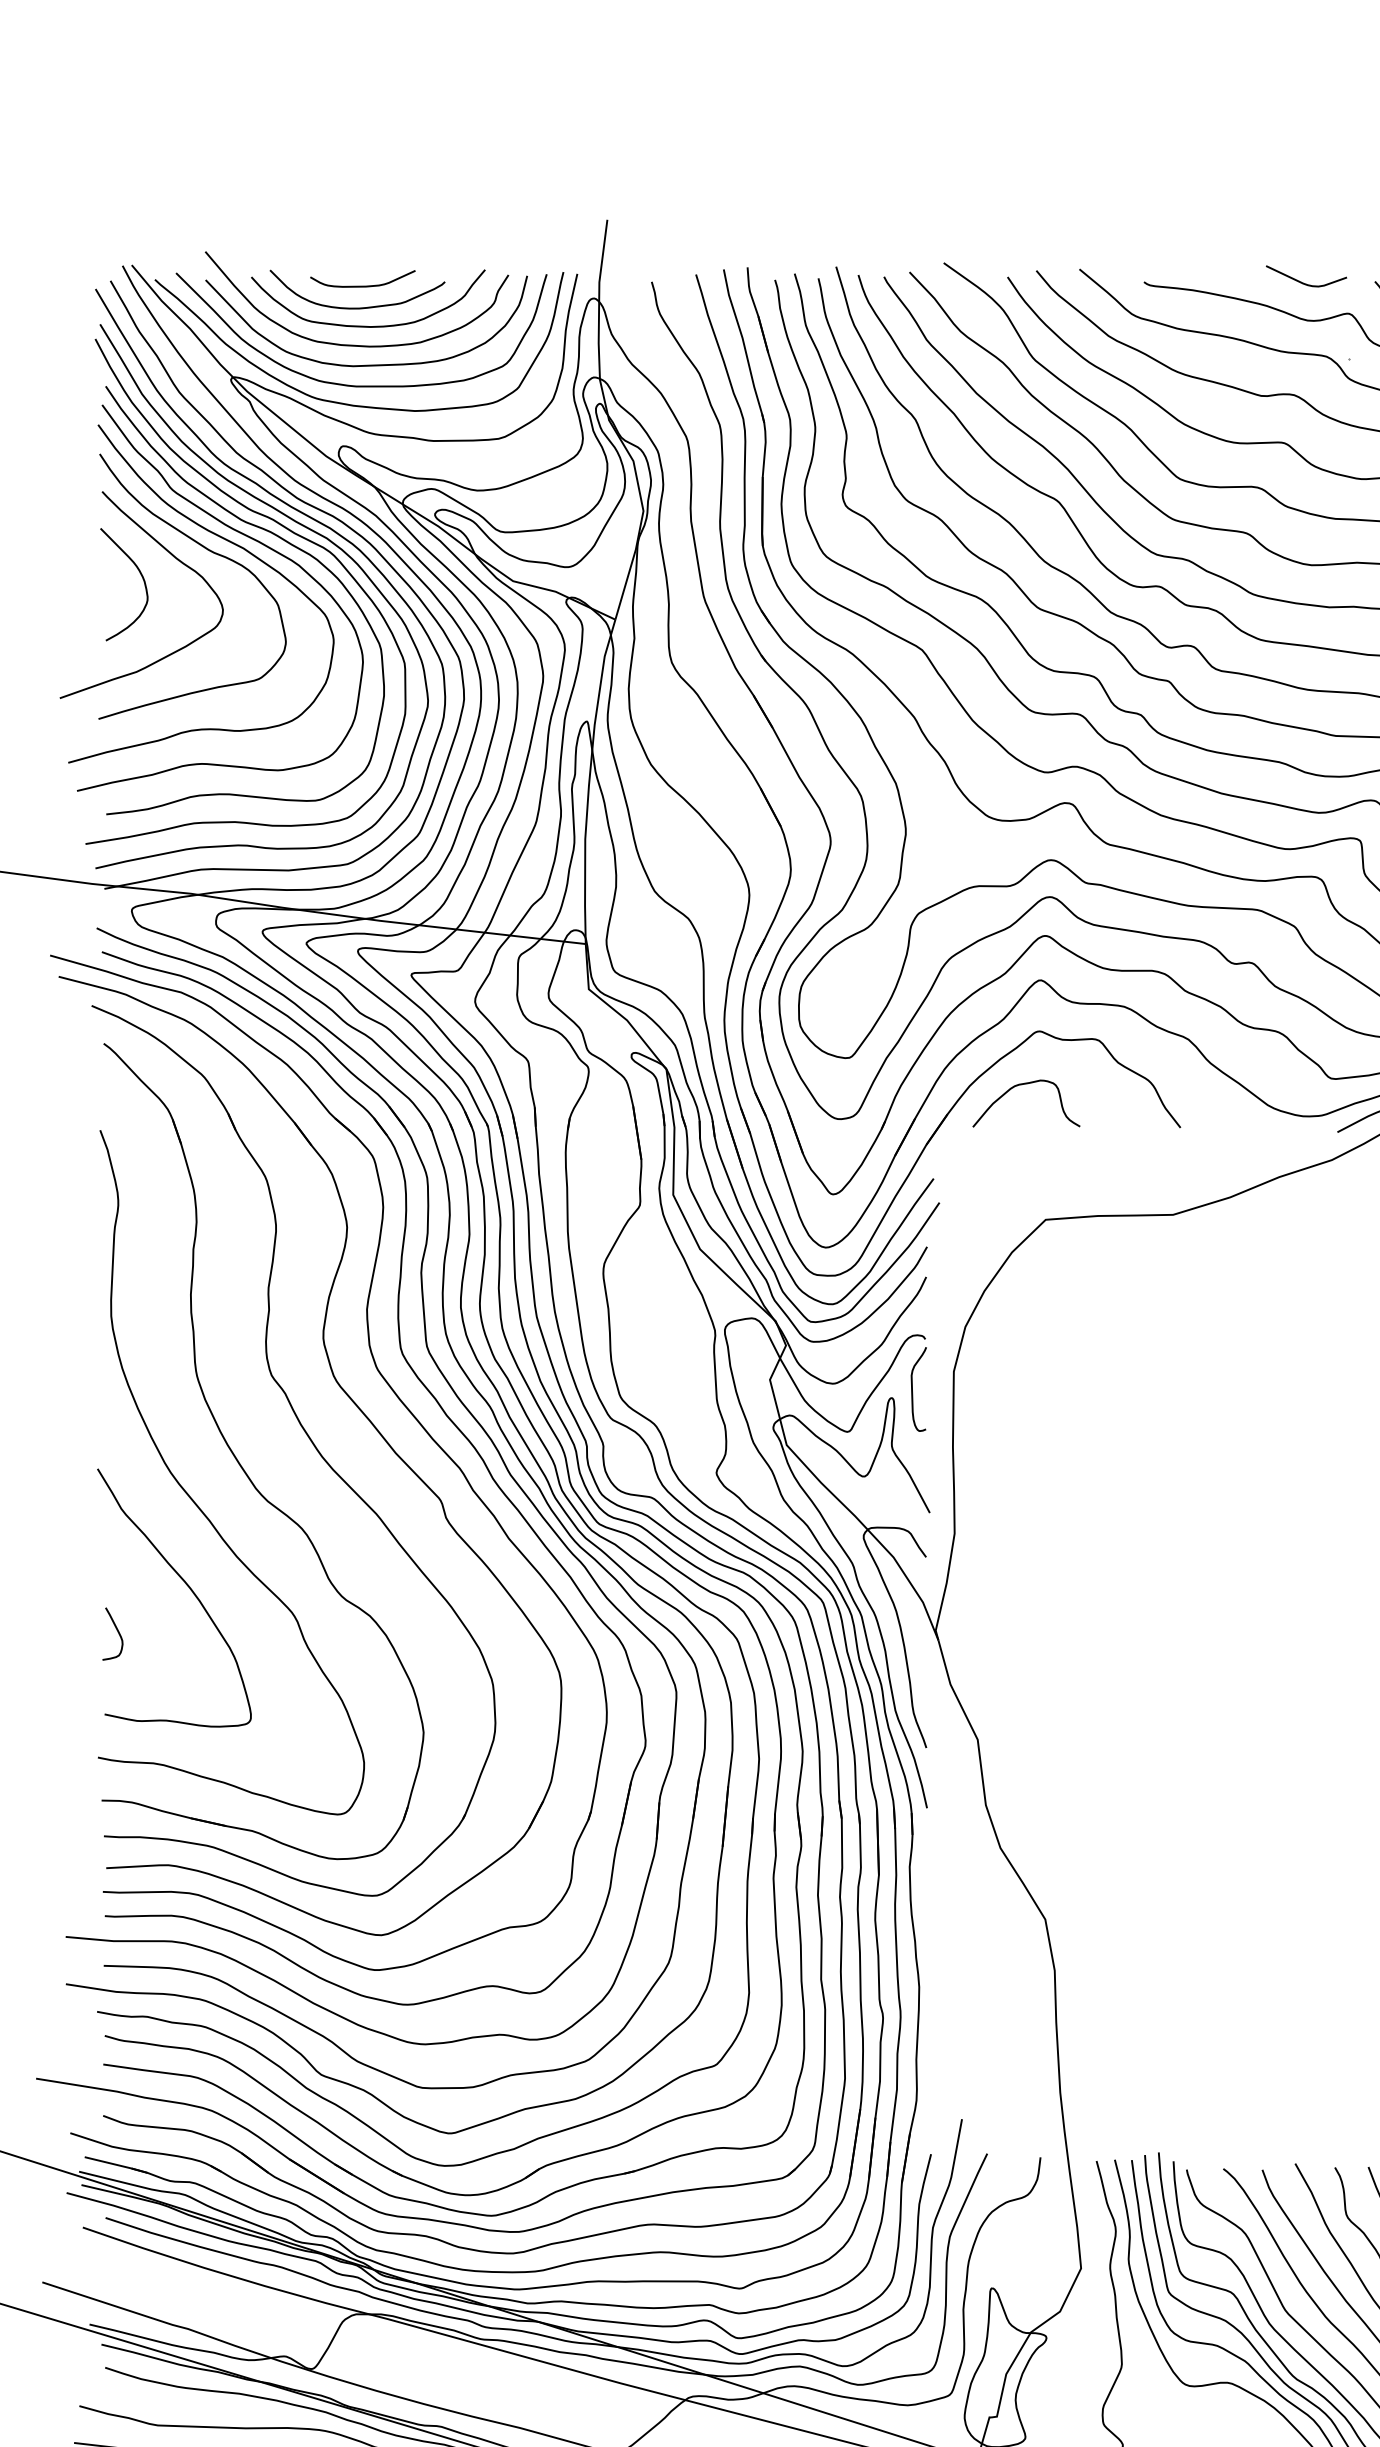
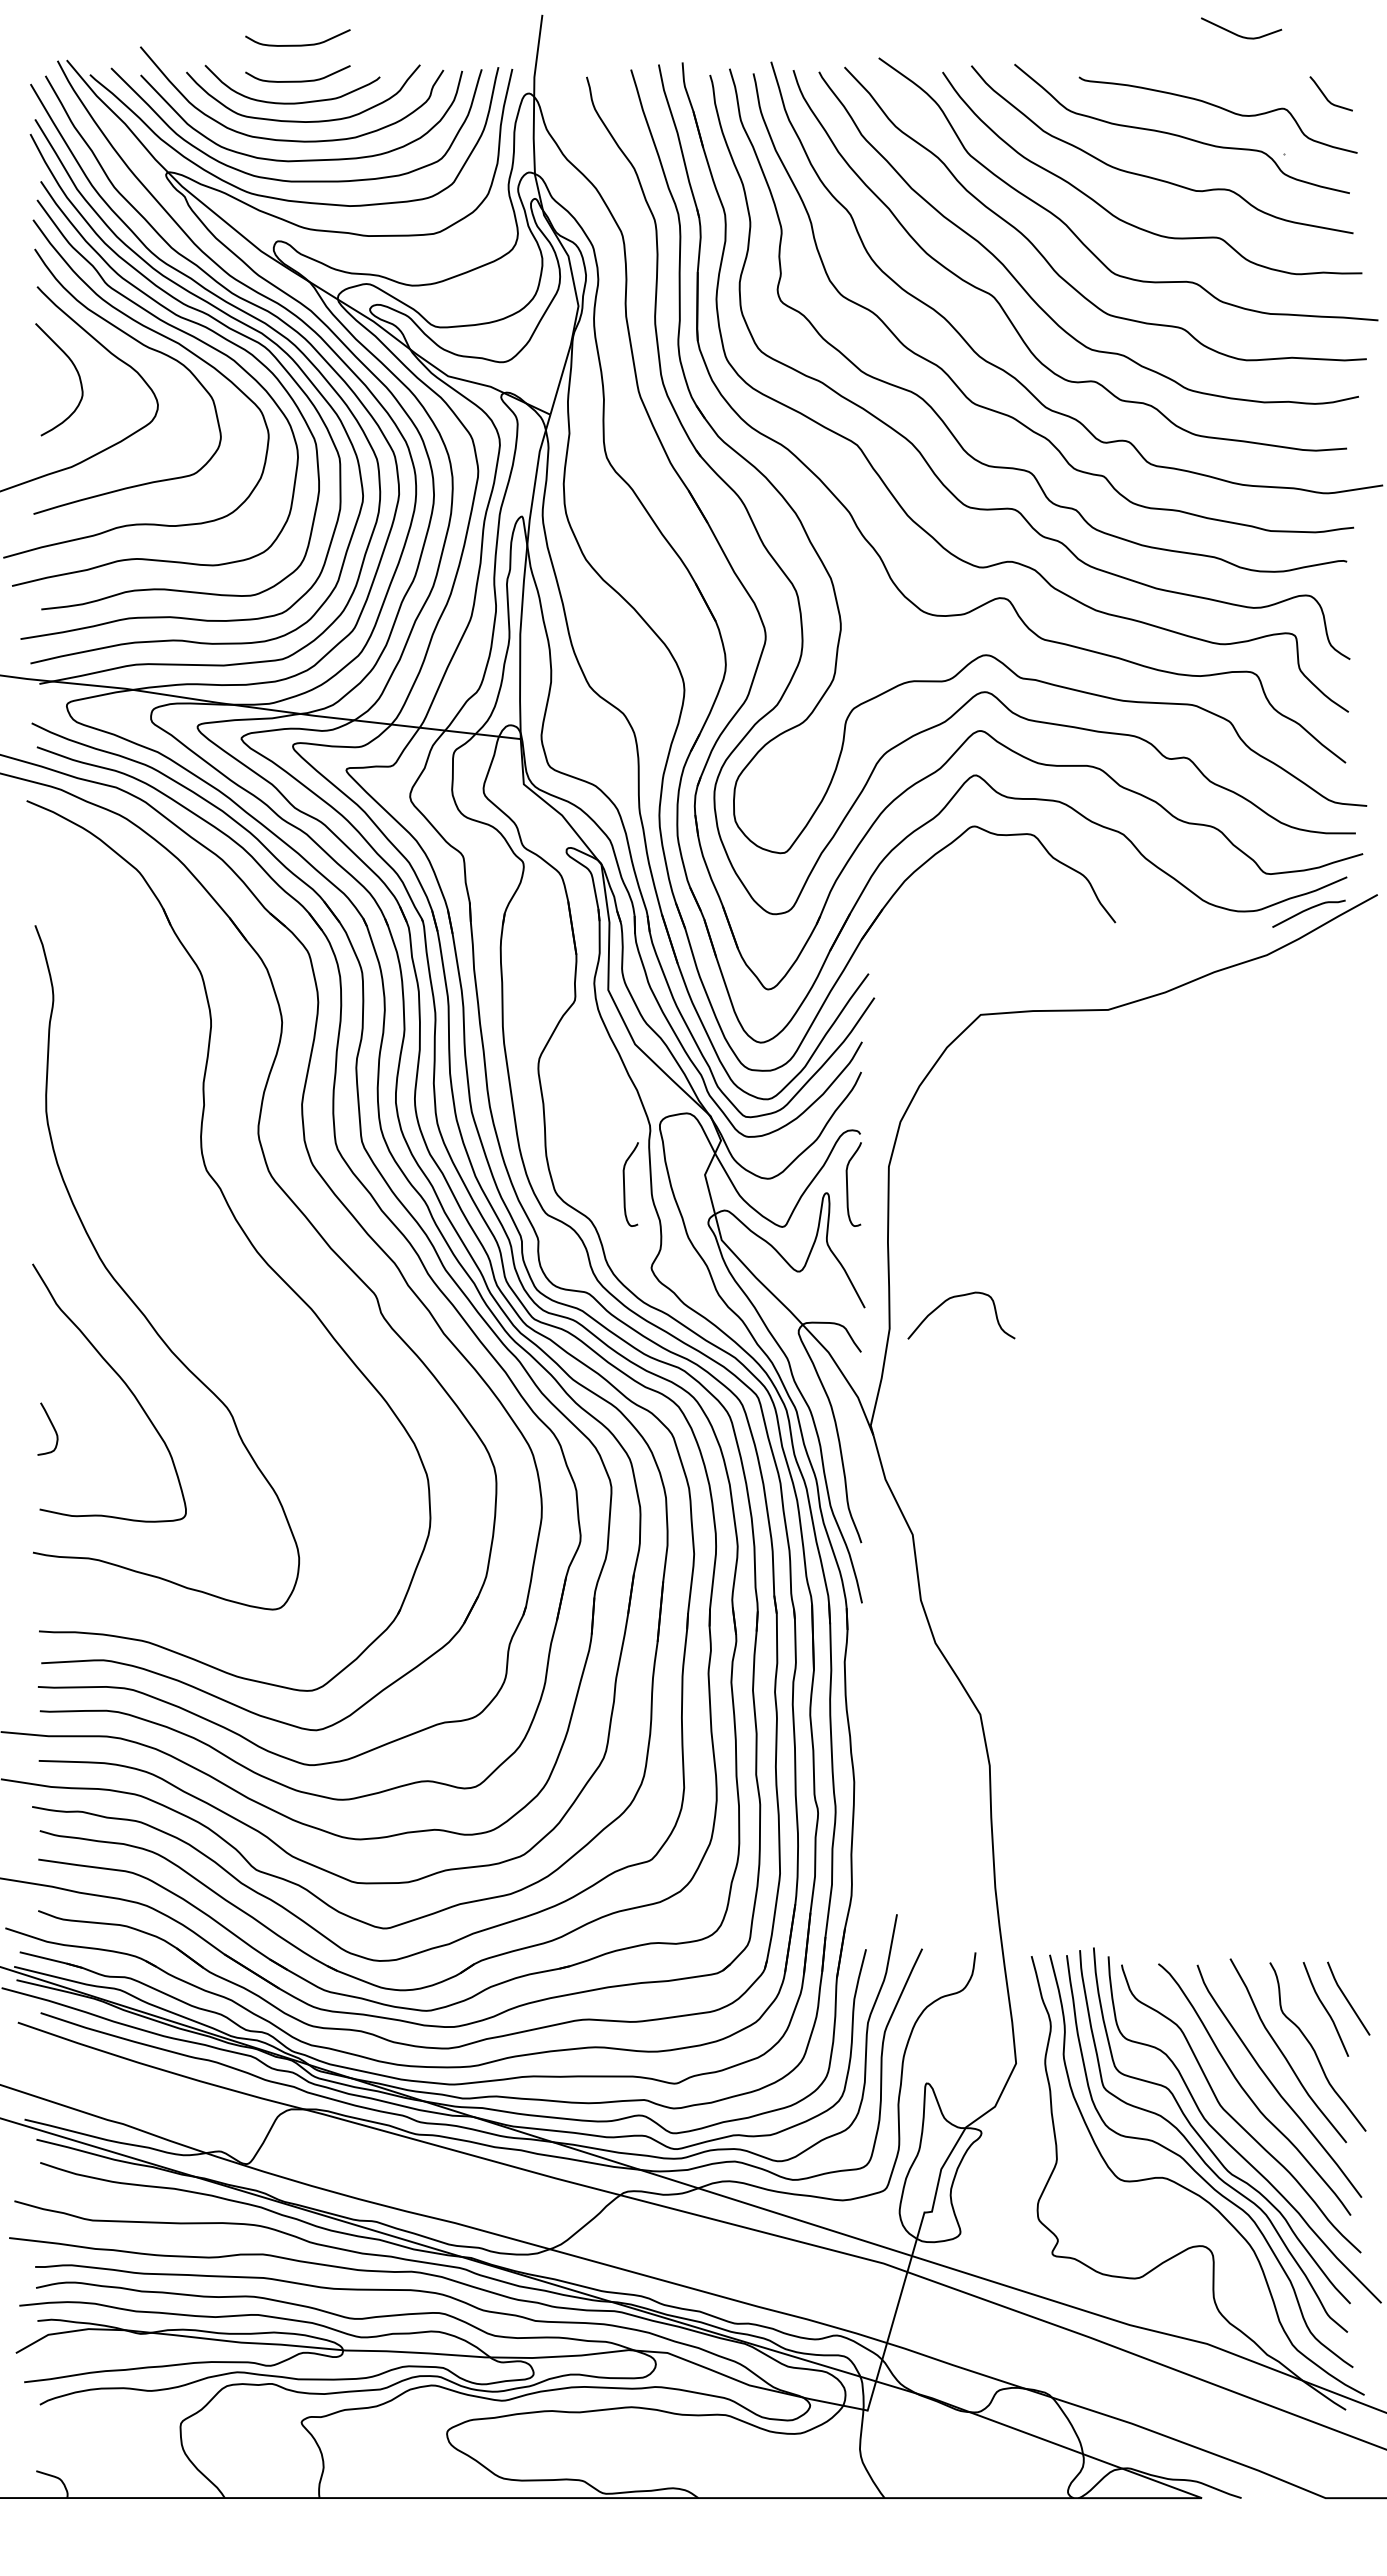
curve: (362, 249) -> (297, 44), added
curve: (1303, 282) -> (1238, 34), moved
curve: (1022, 1085) -> (957, 1297), moved
curve: (690, 1392) -> (625, 1187), added
part: (242, 1466) -> (177, 1261), removed

